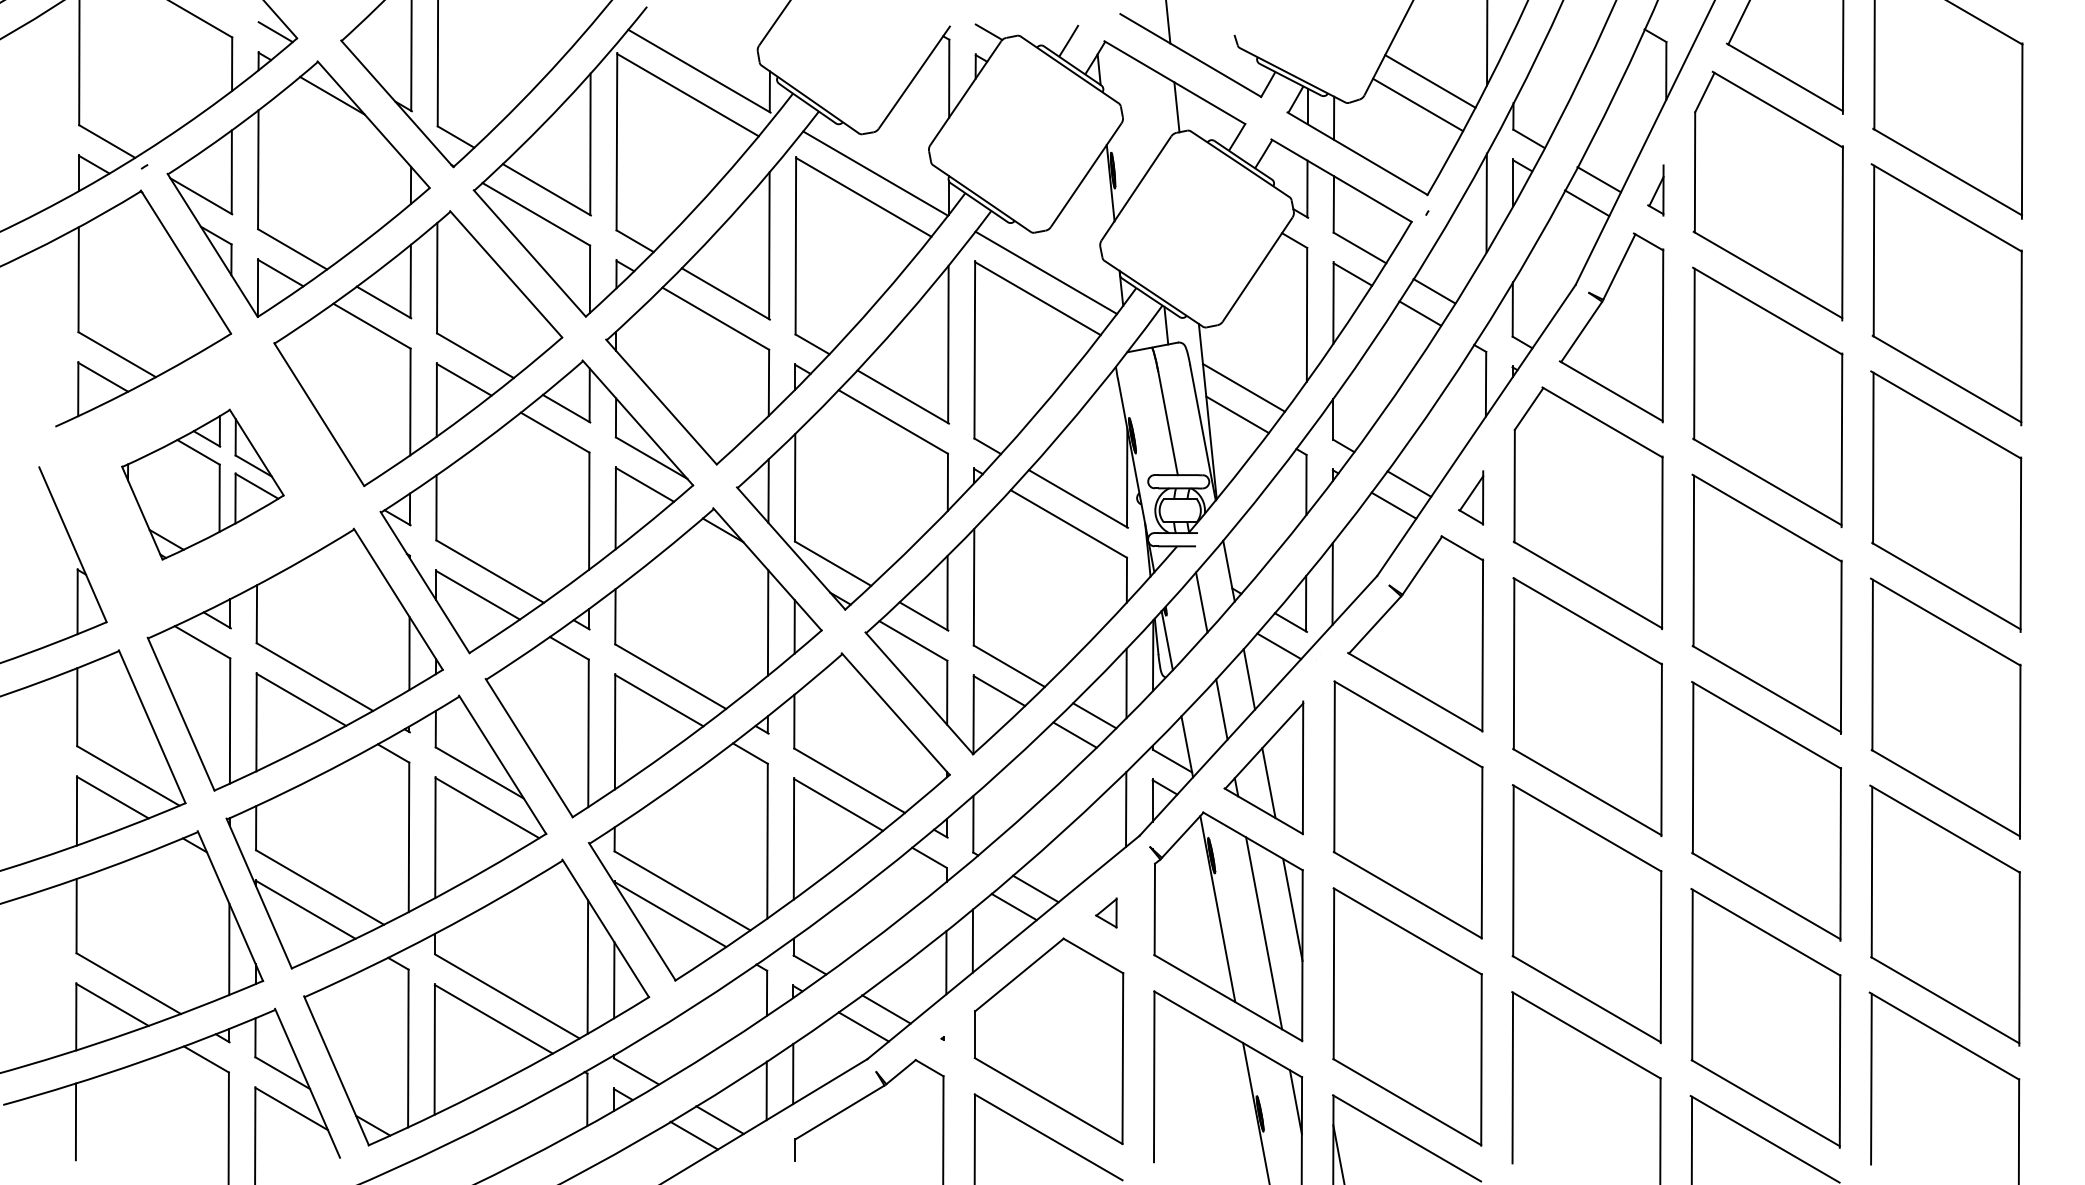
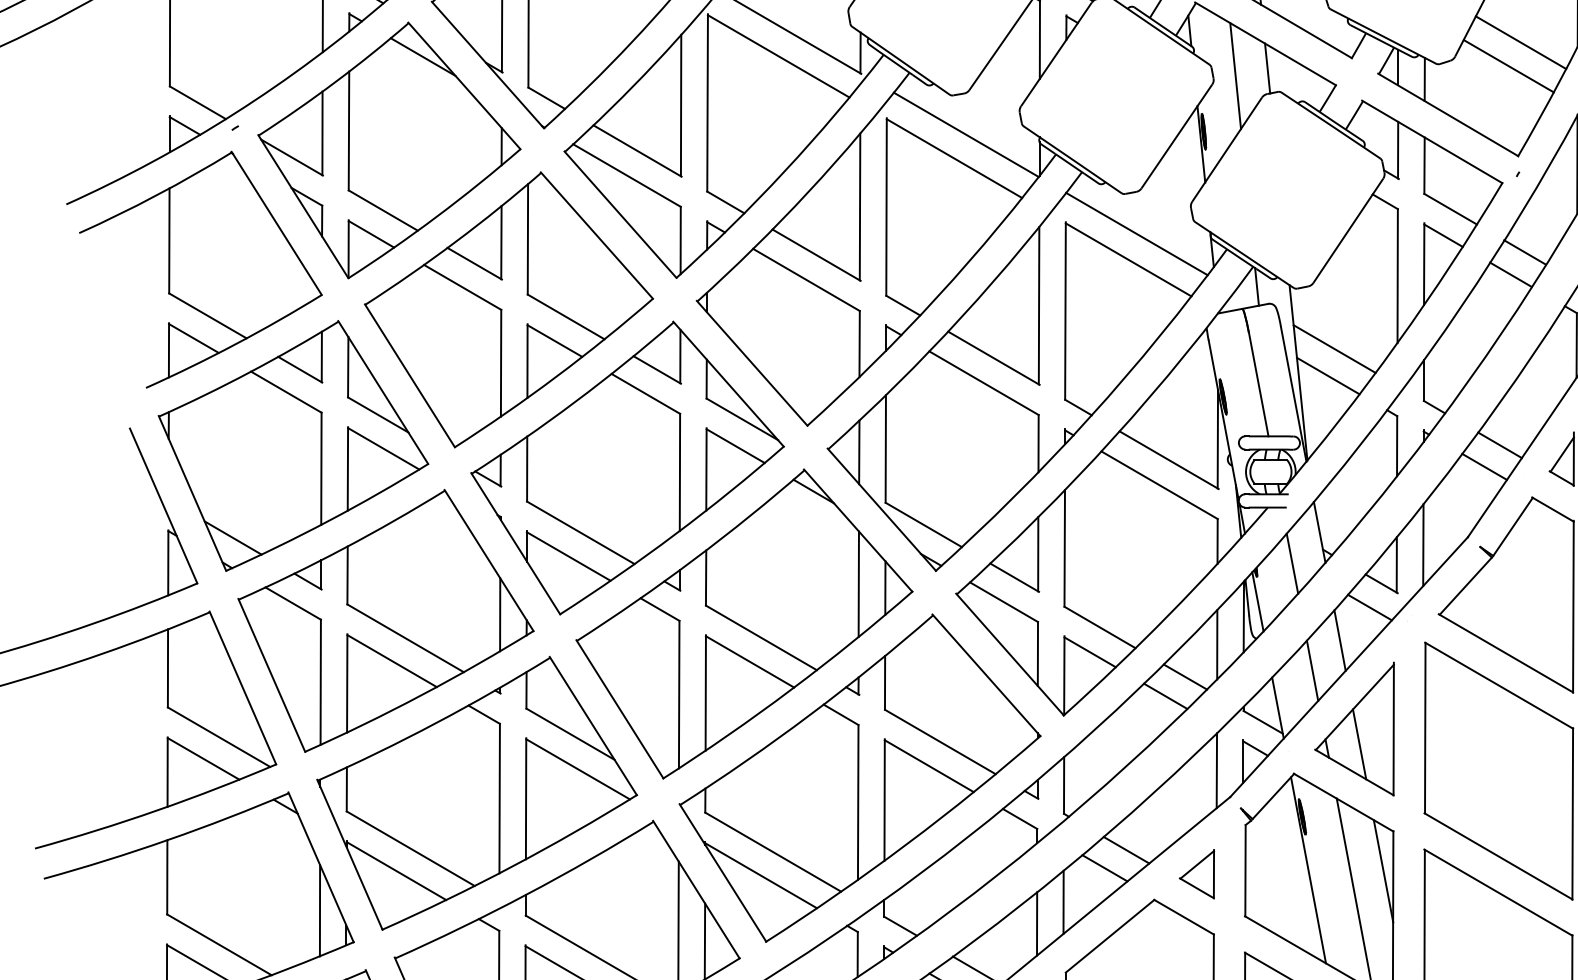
line: (1144, 114) -> (1235, 75), added
part: (202, 484) -> (293, 445), size x1.67
part: (1106, 912) -> (1197, 873), size x1.67

